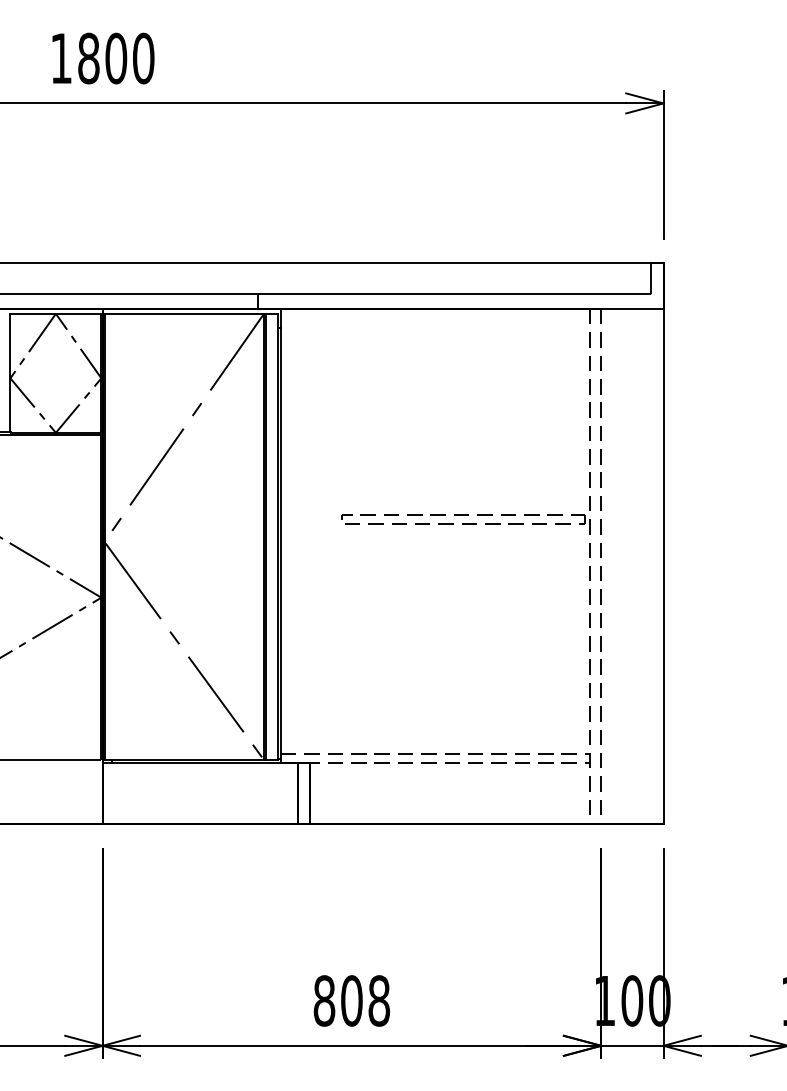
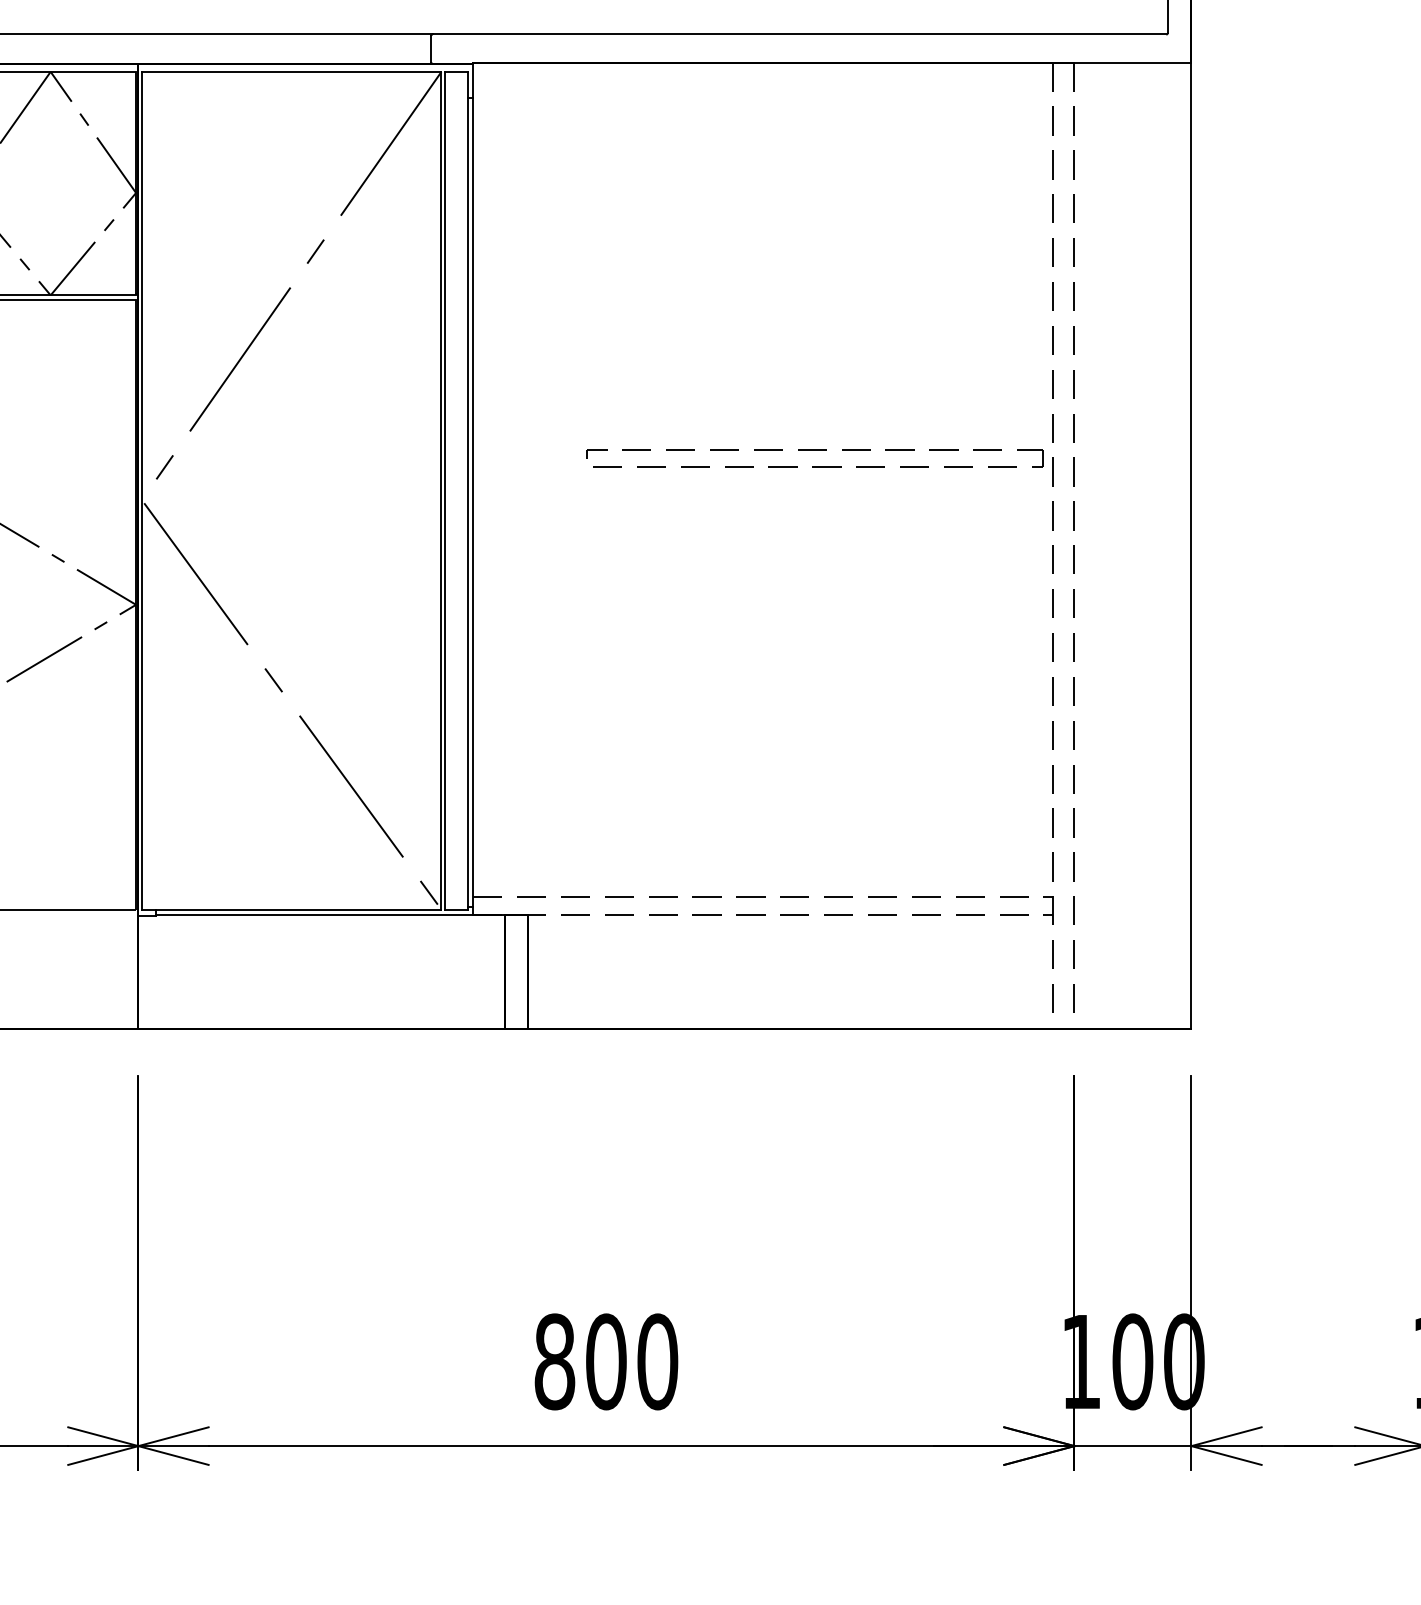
text: (379, 1000) -> (658, 1361), 808 -> 800

